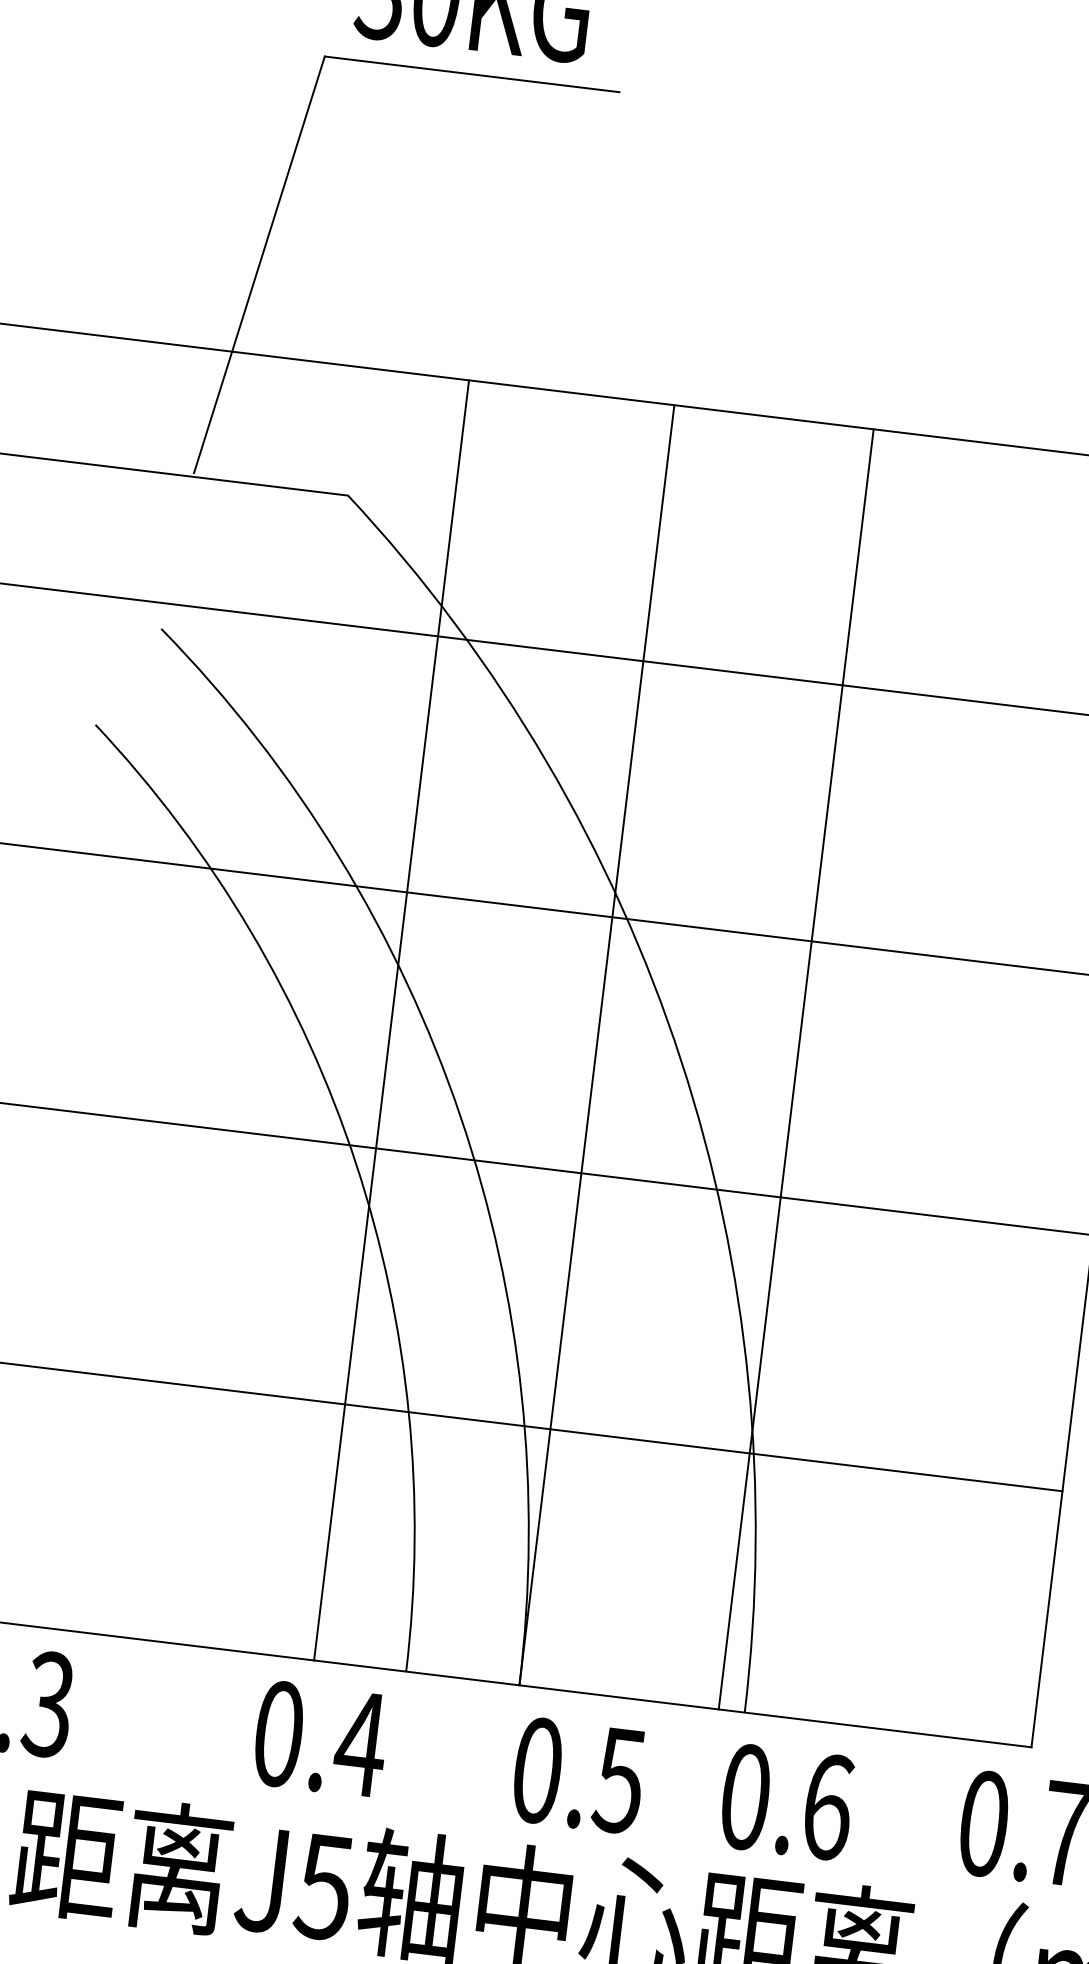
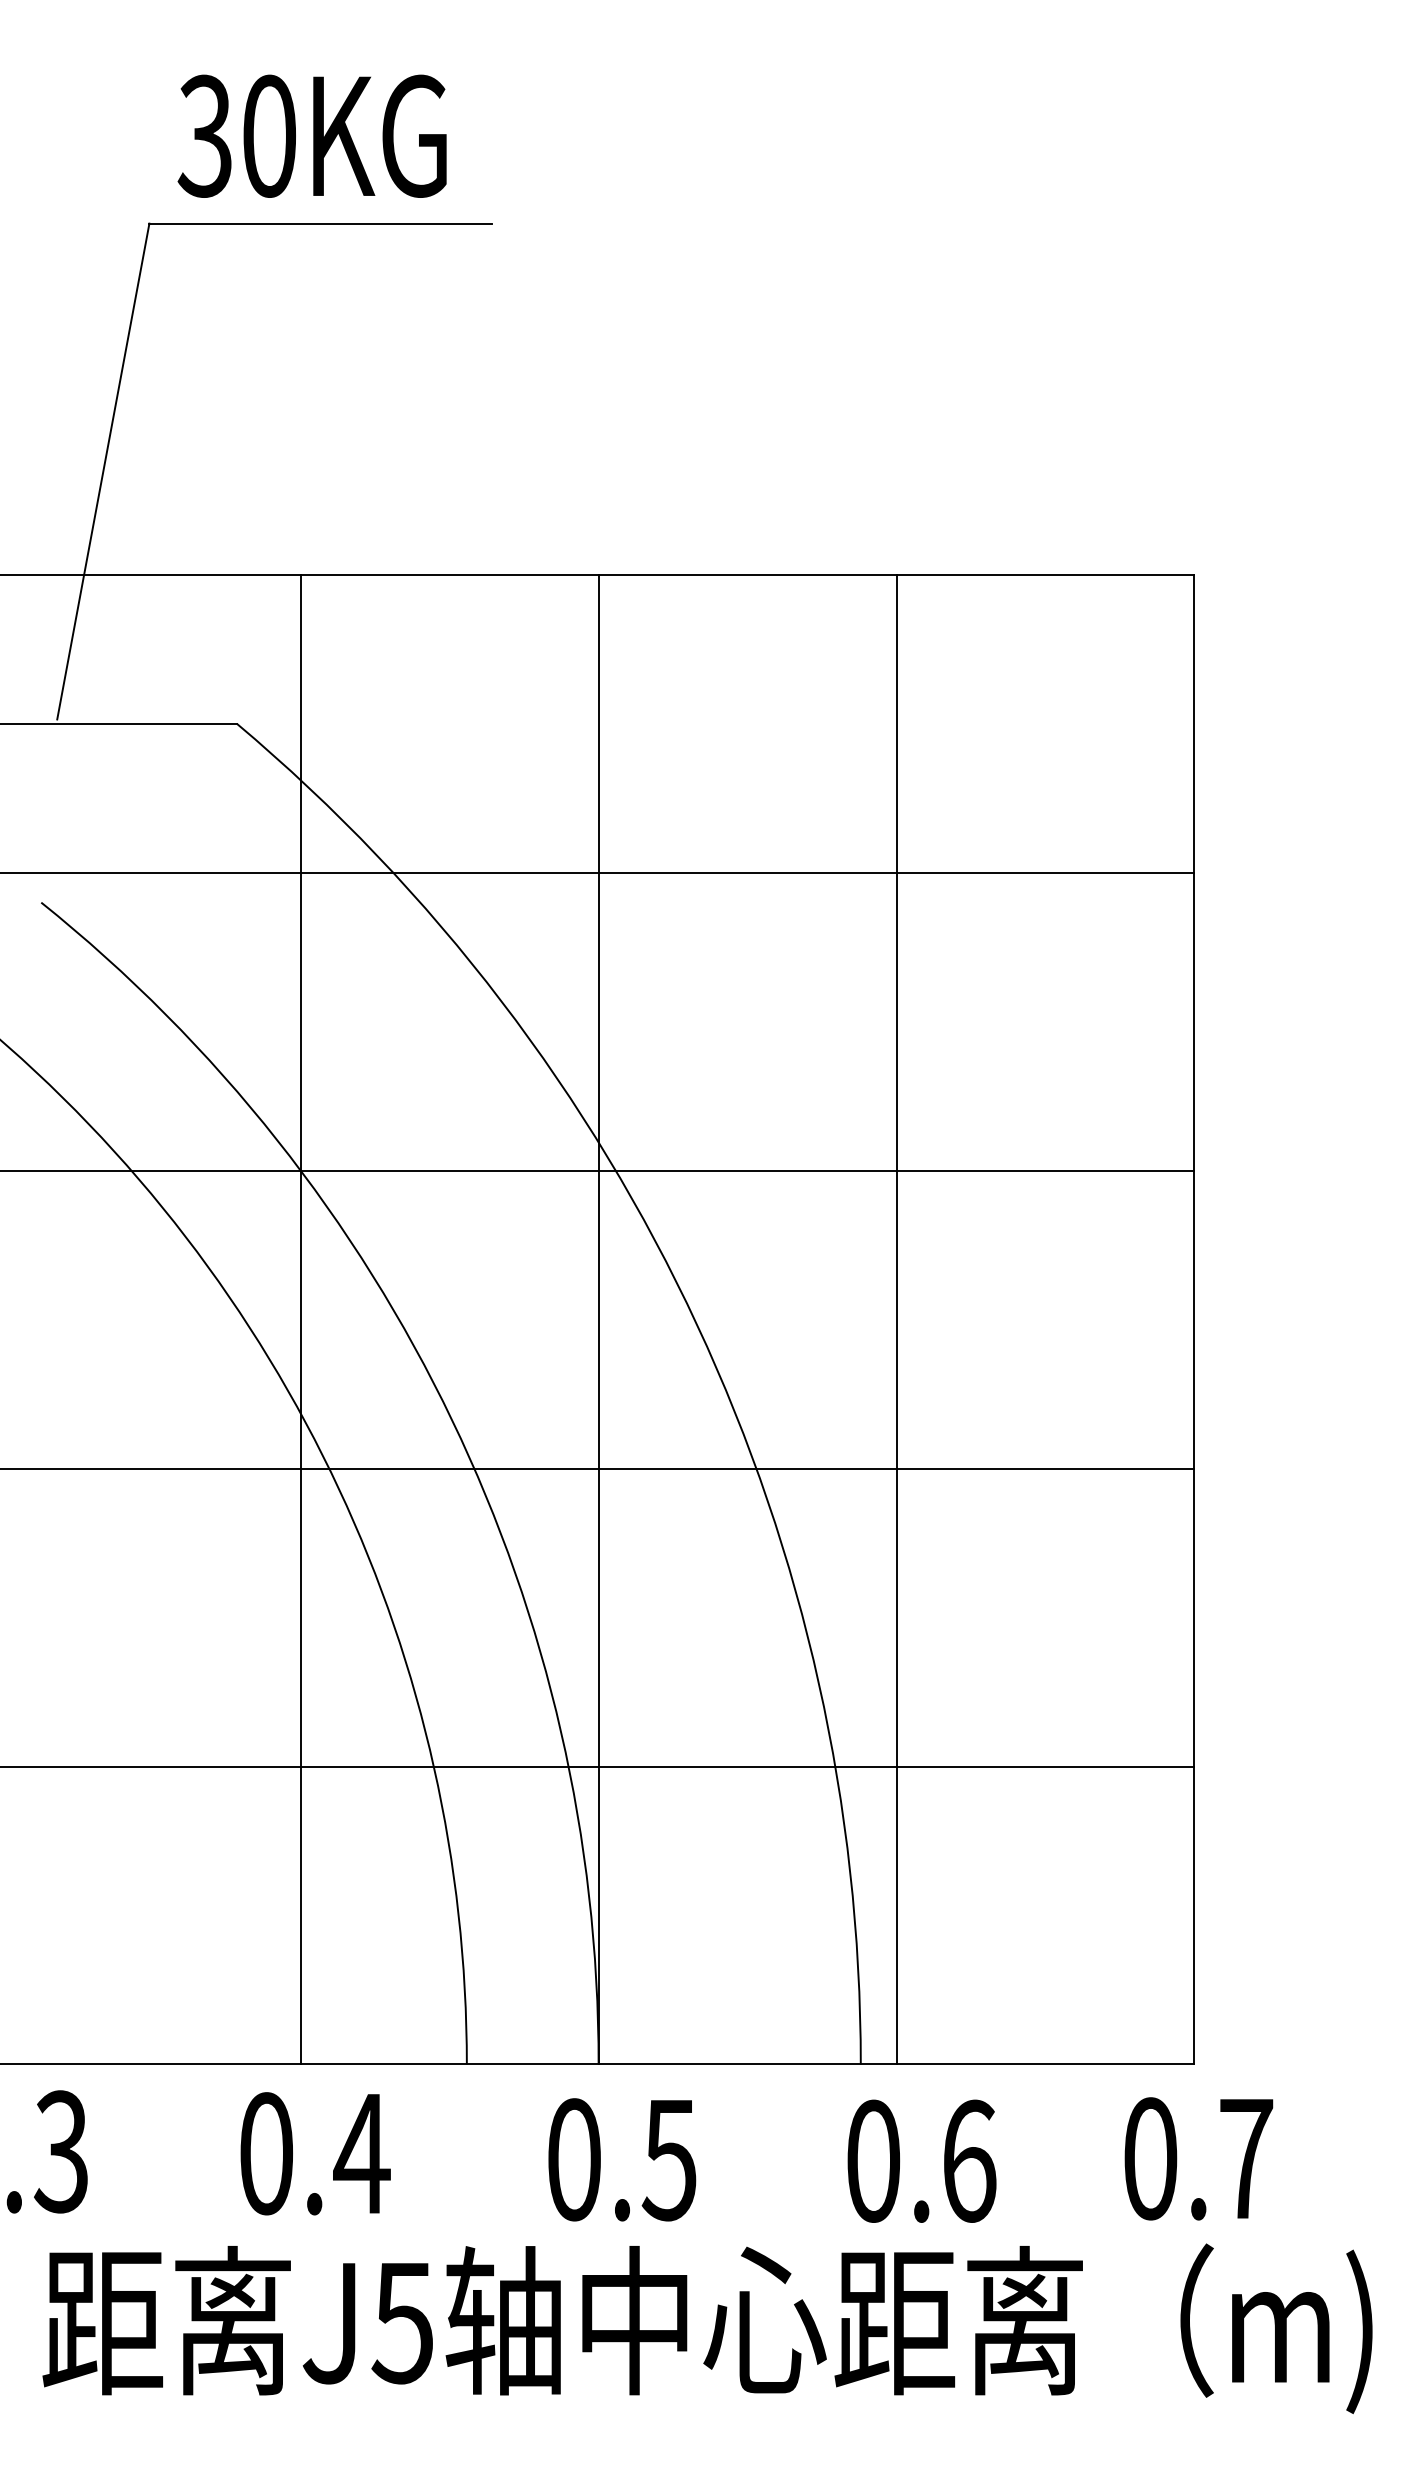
line: (391, 1020) -> (300, 1319), moved
line: (796, 1069) -> (896, 1319), moved
text: (320, 1738) -> (315, 2153), moved
text: (579, 1775) -> (622, 2159), moved

